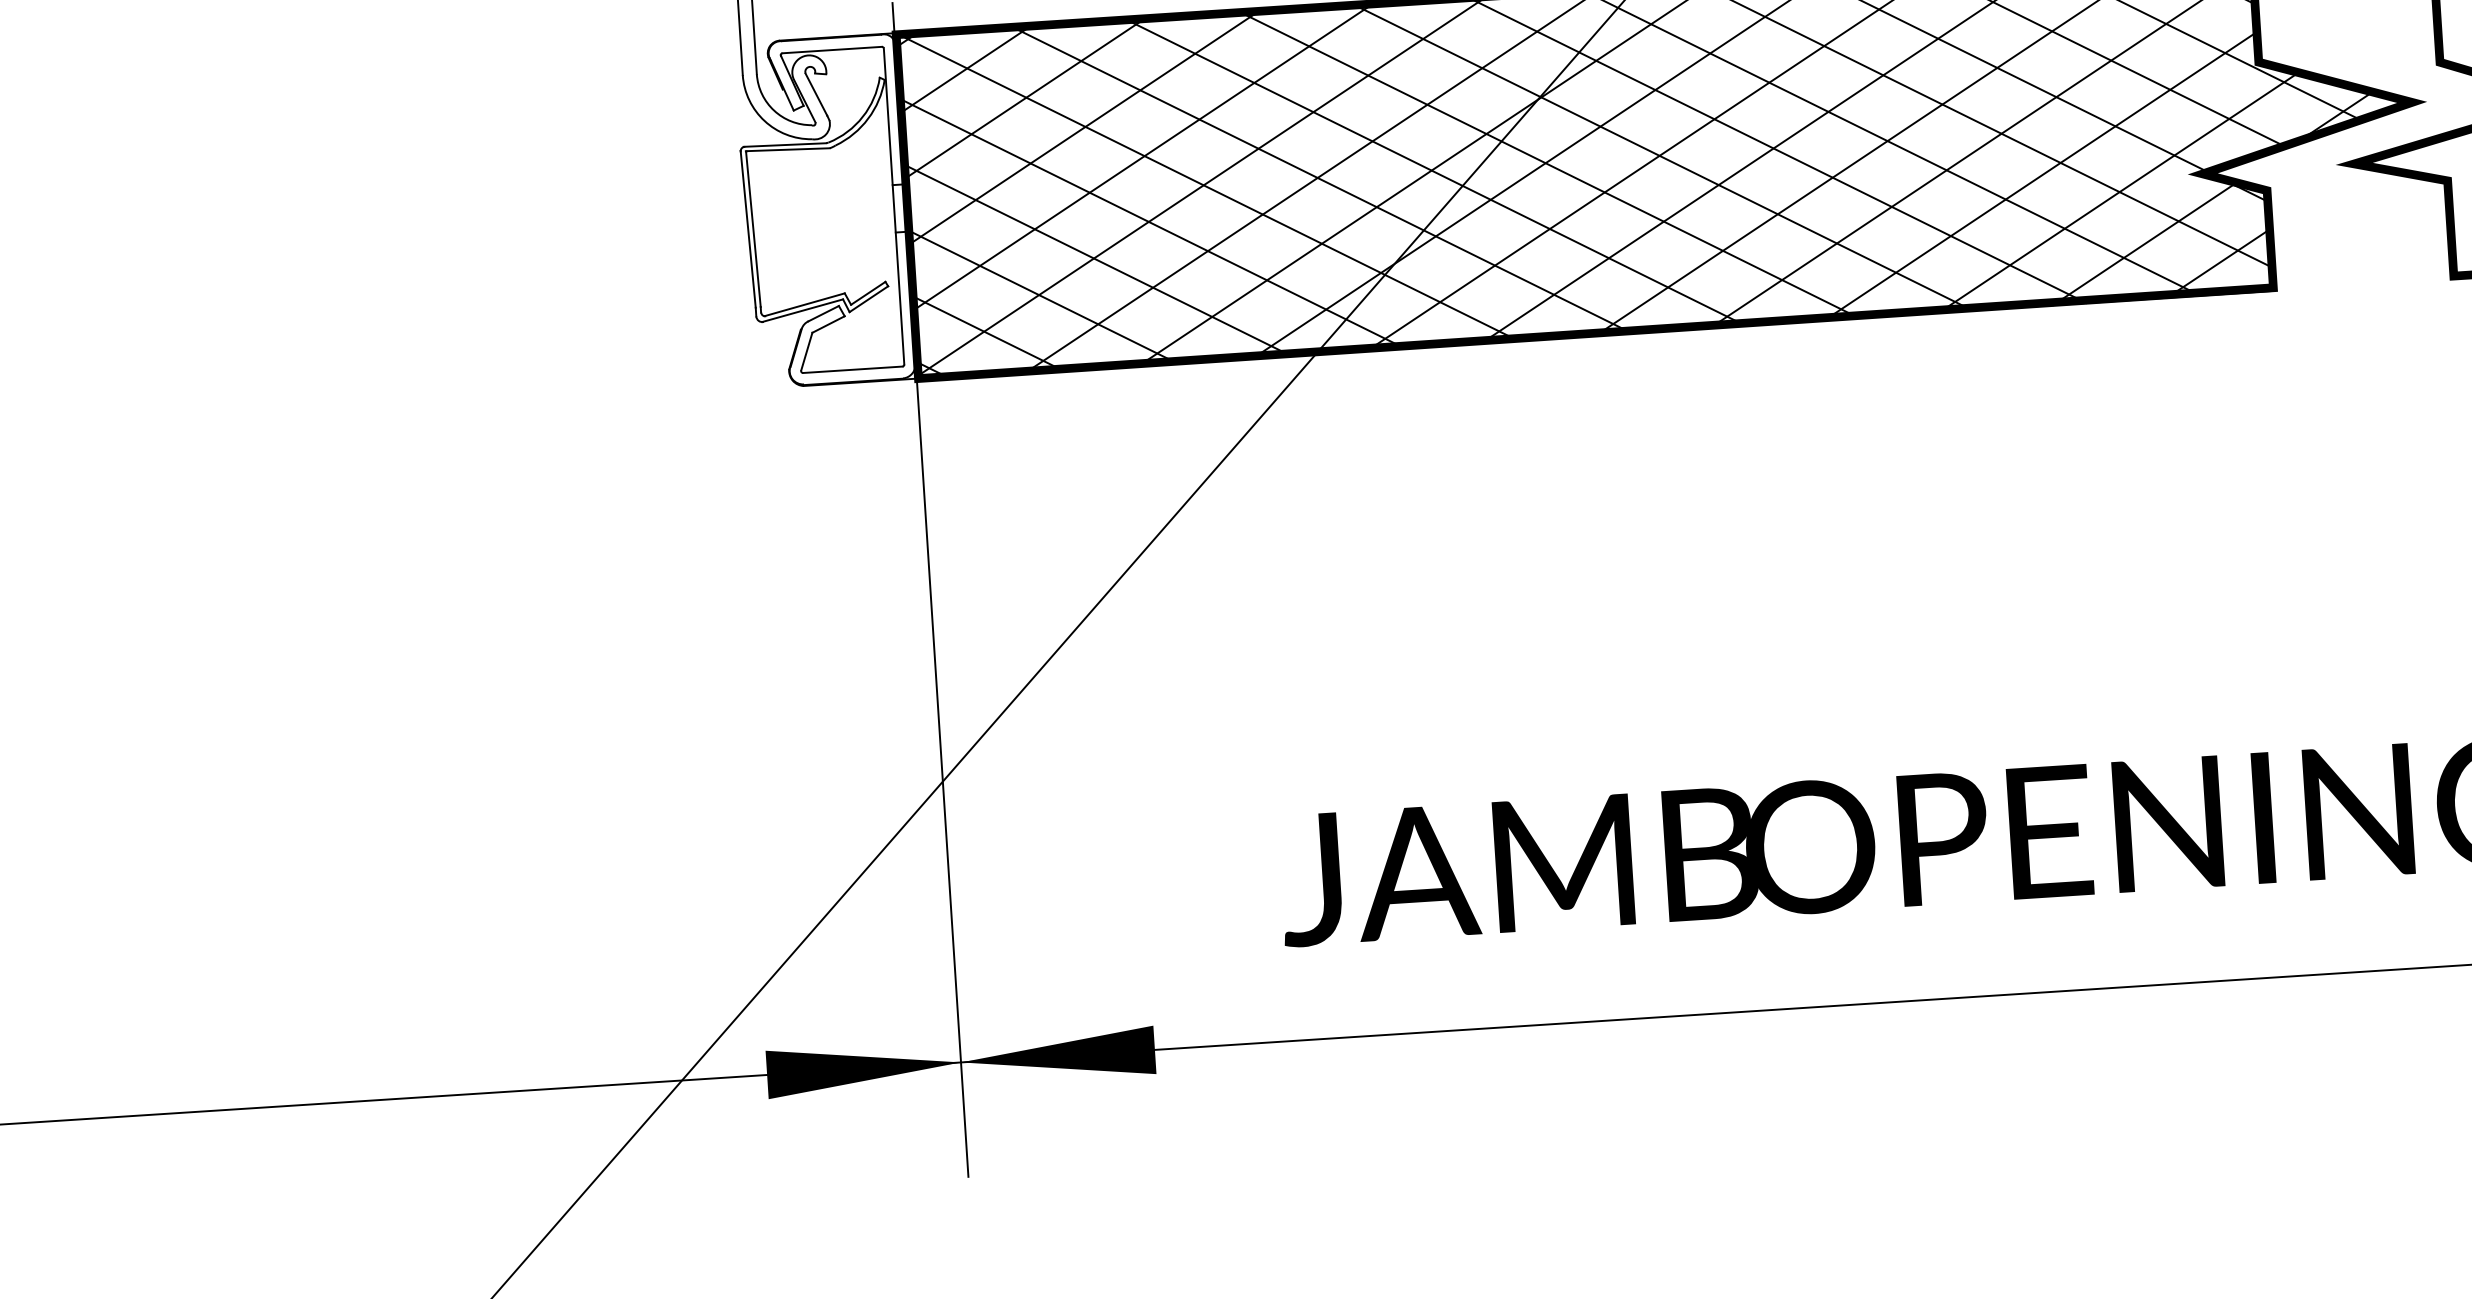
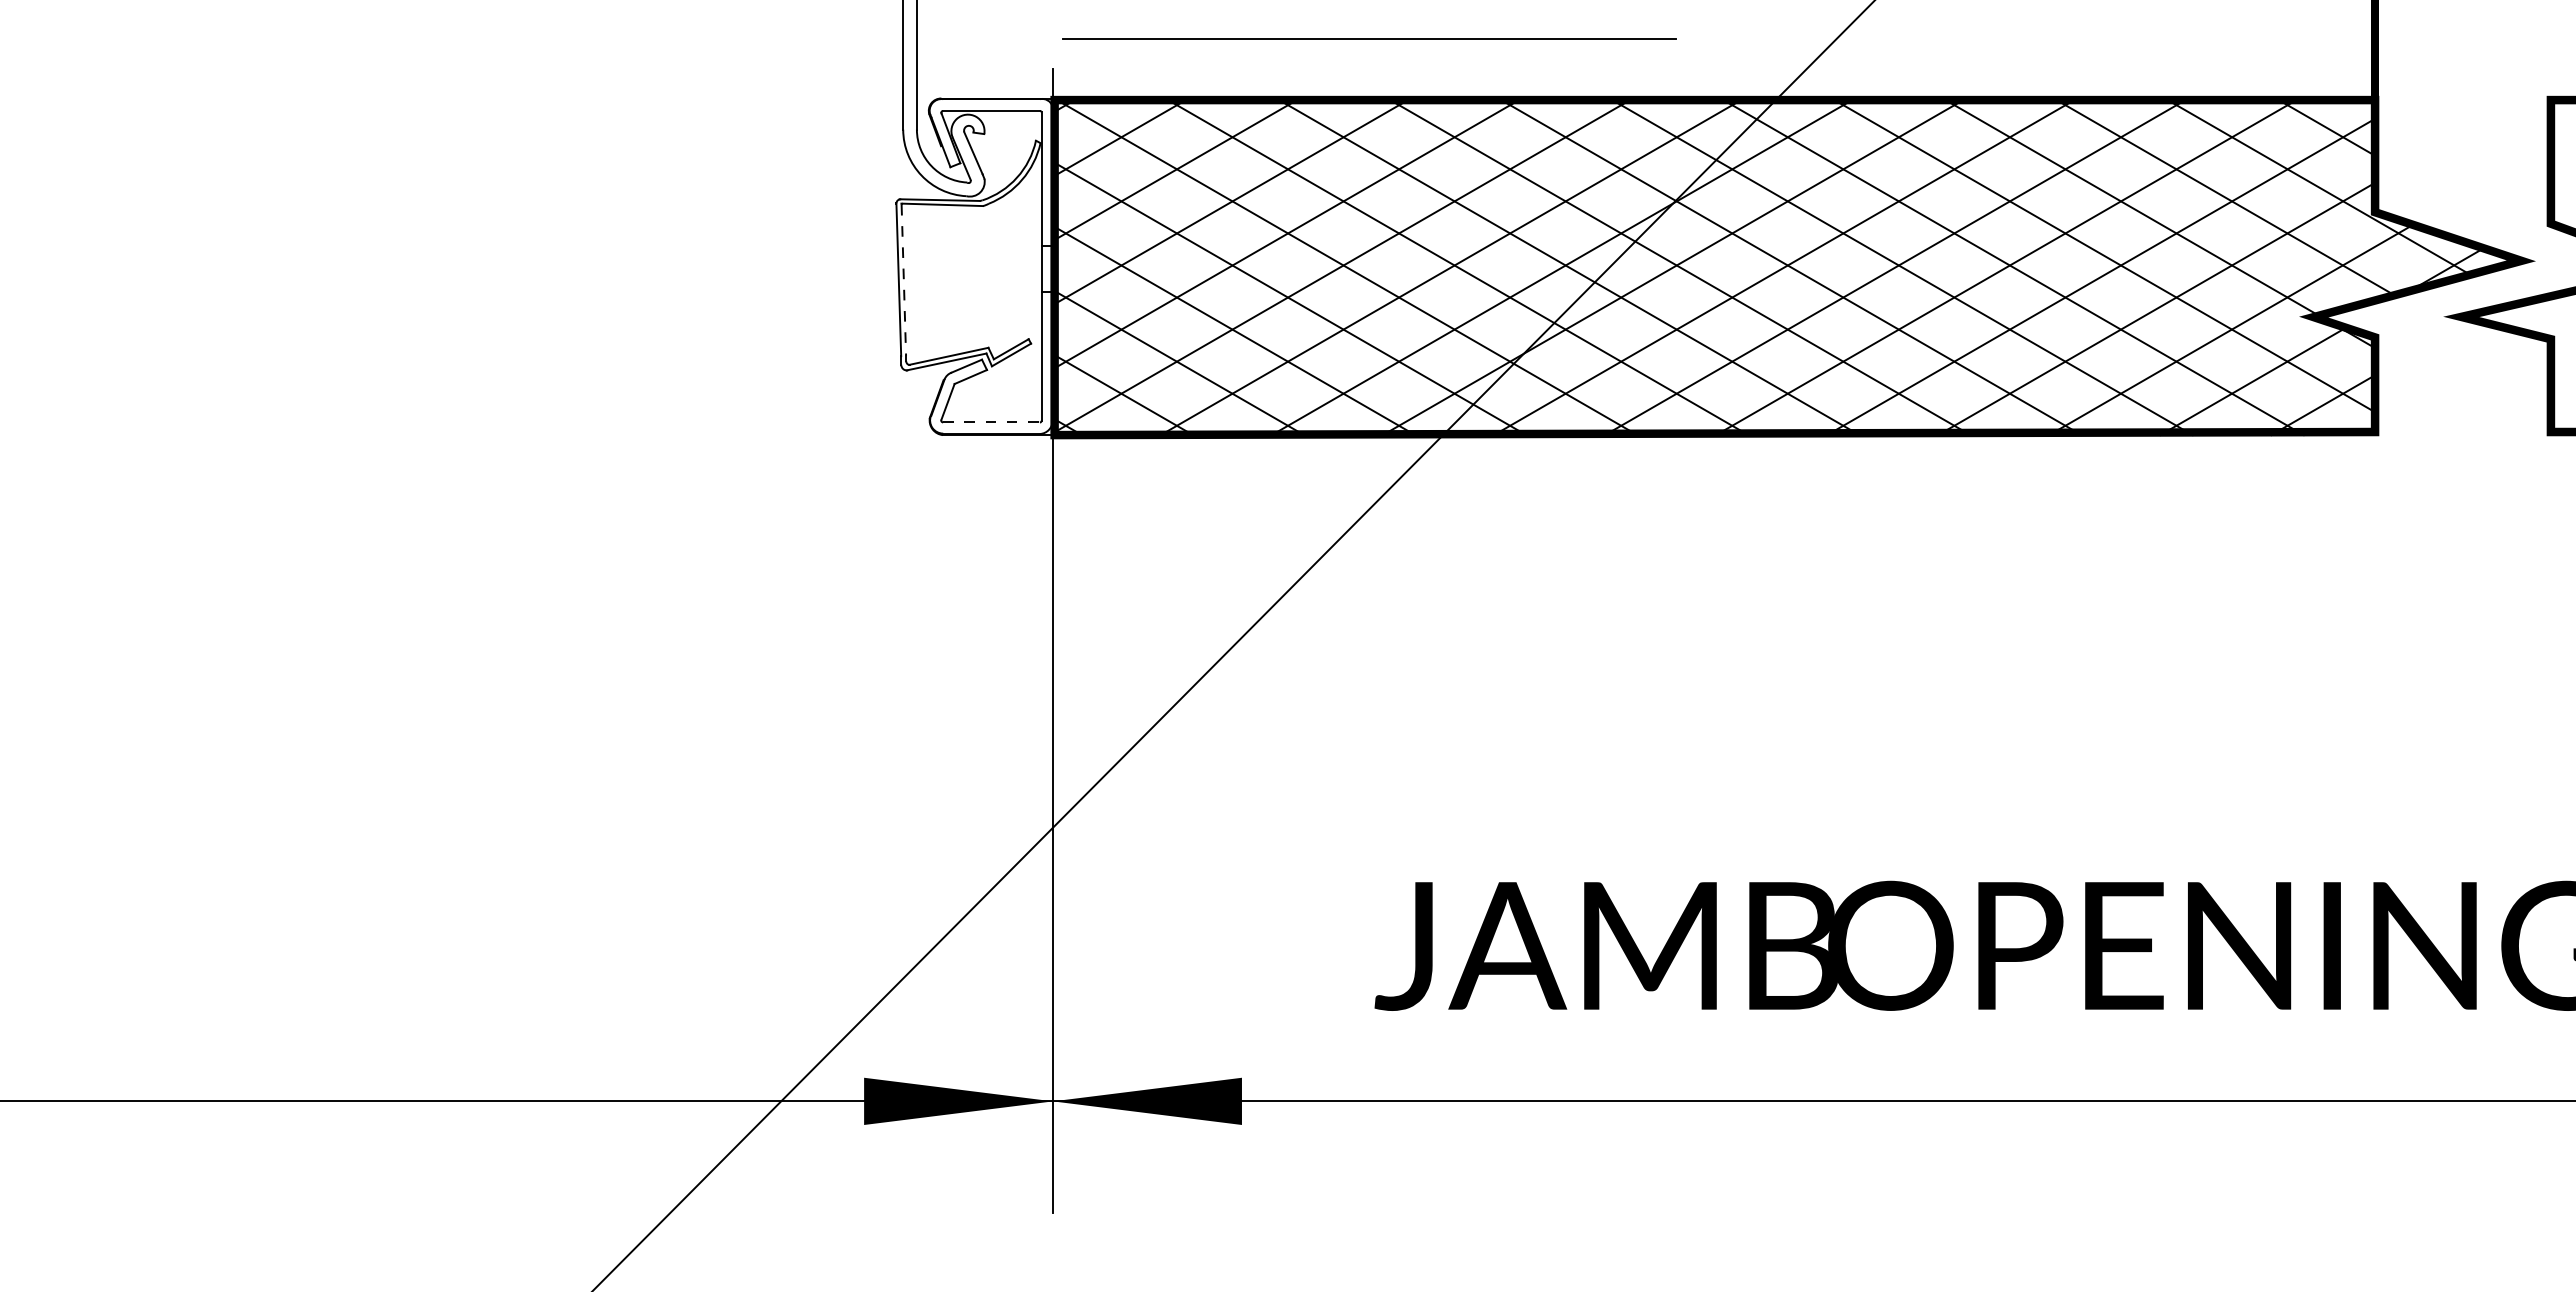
line: (753, 229) -> (903, 280), solid -> dashed
line: (853, 369) -> (992, 422), solid -> dashed

